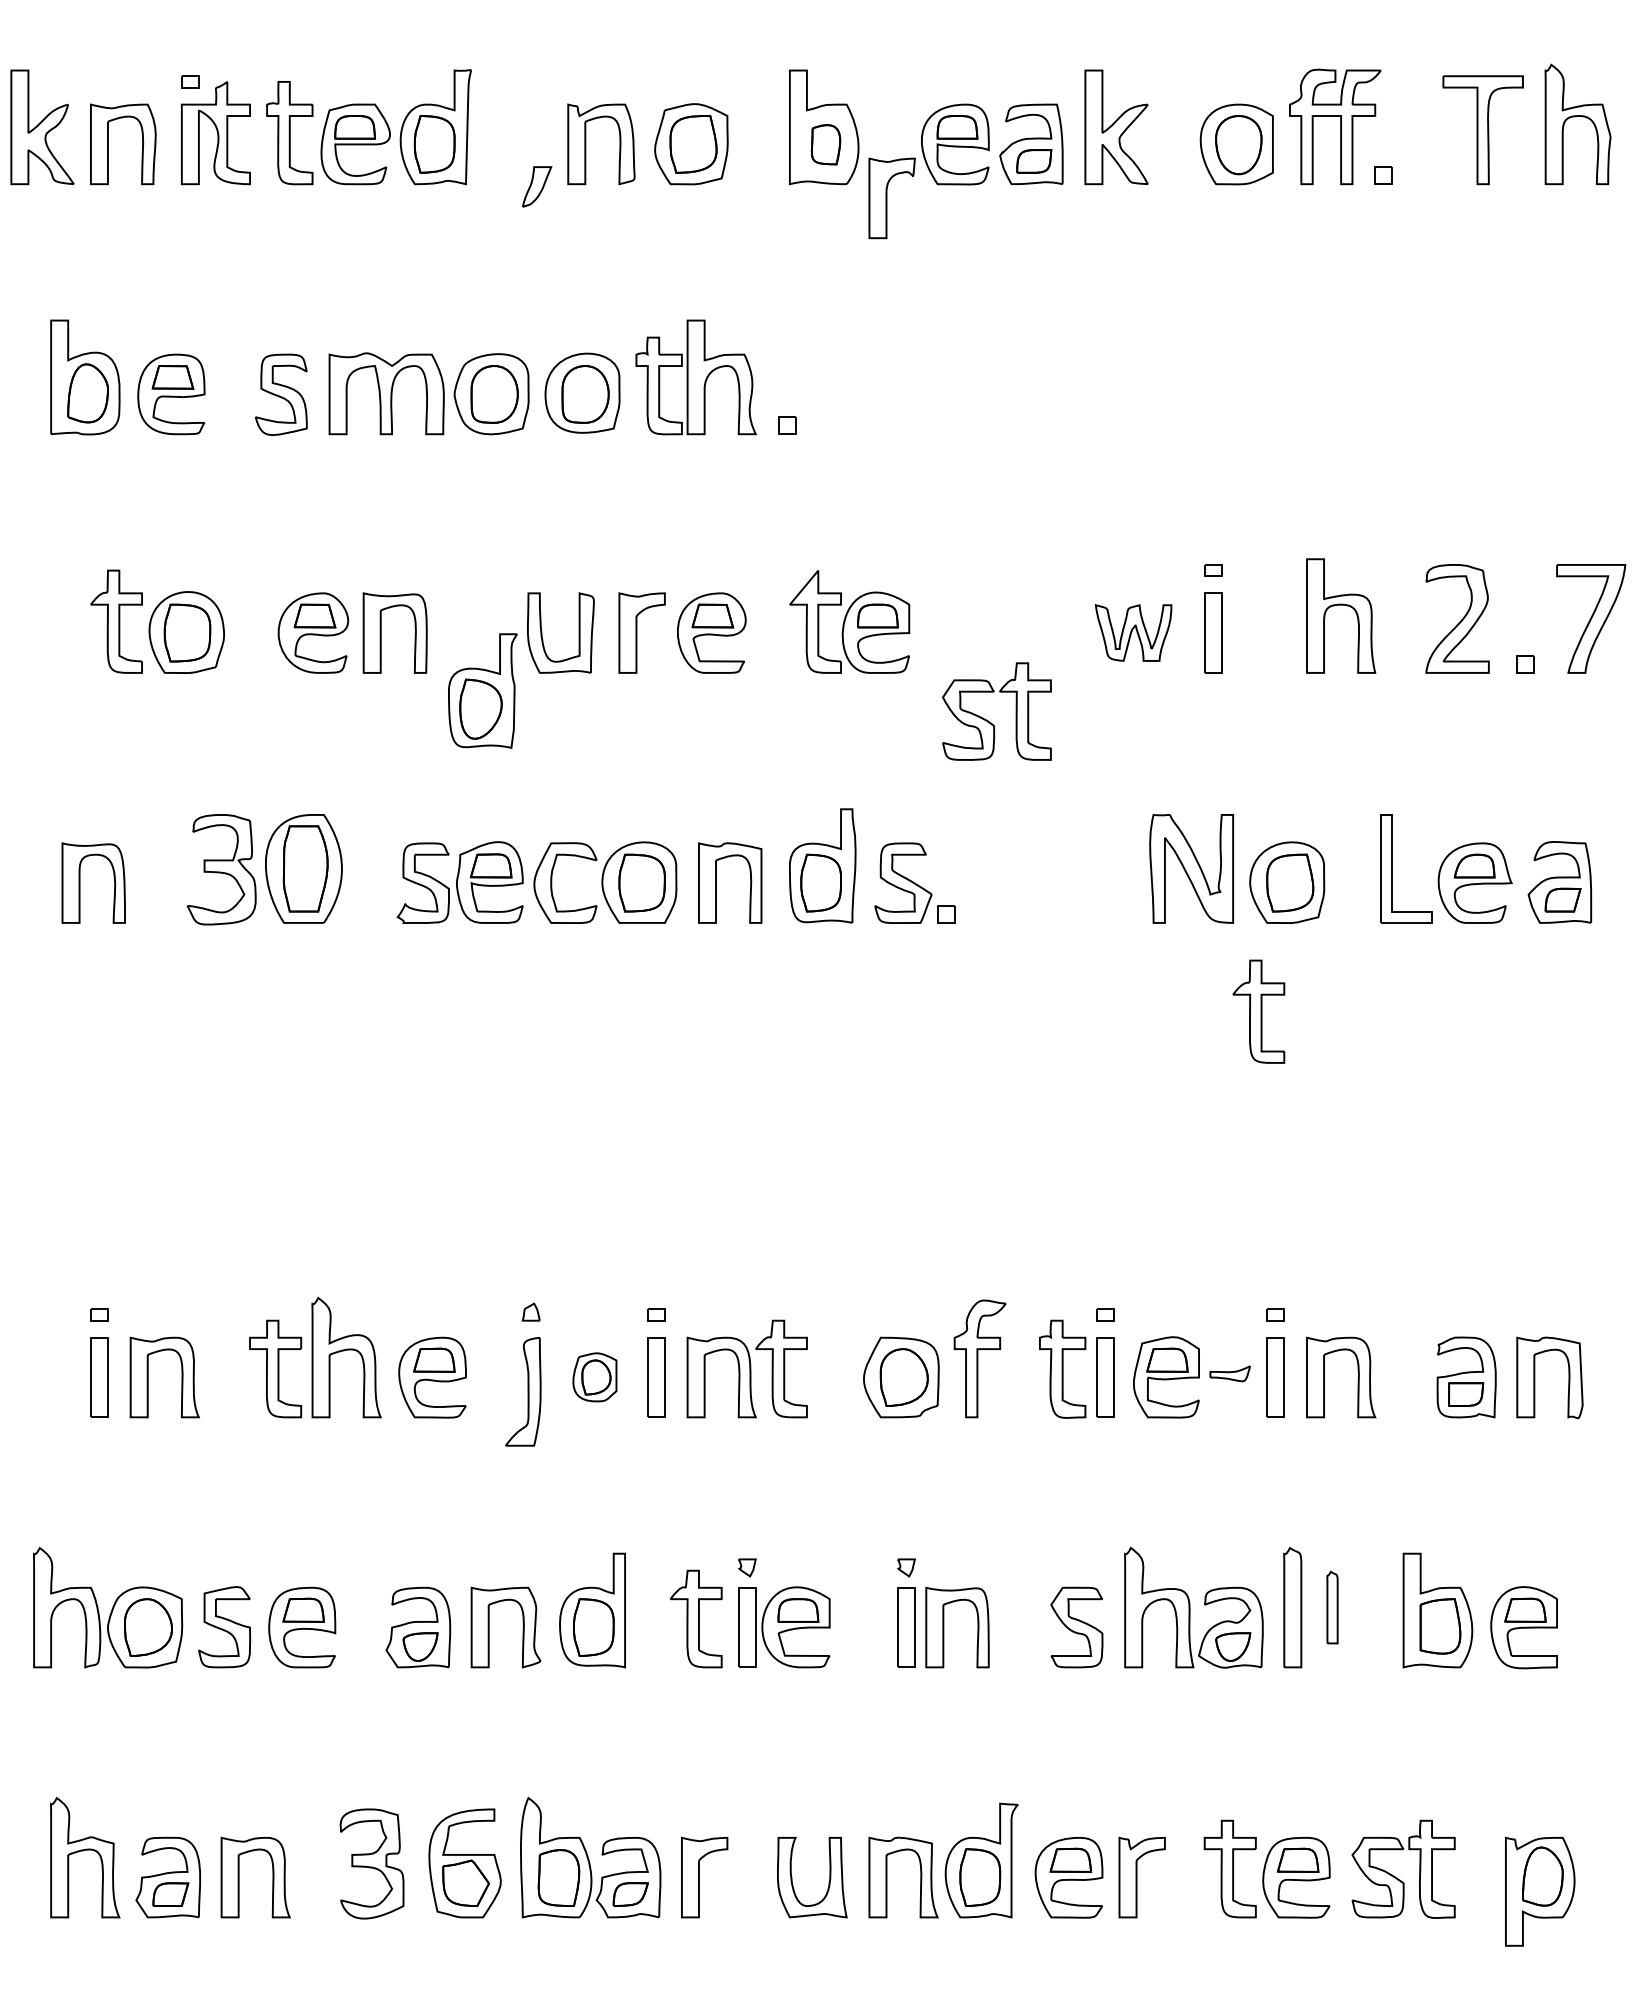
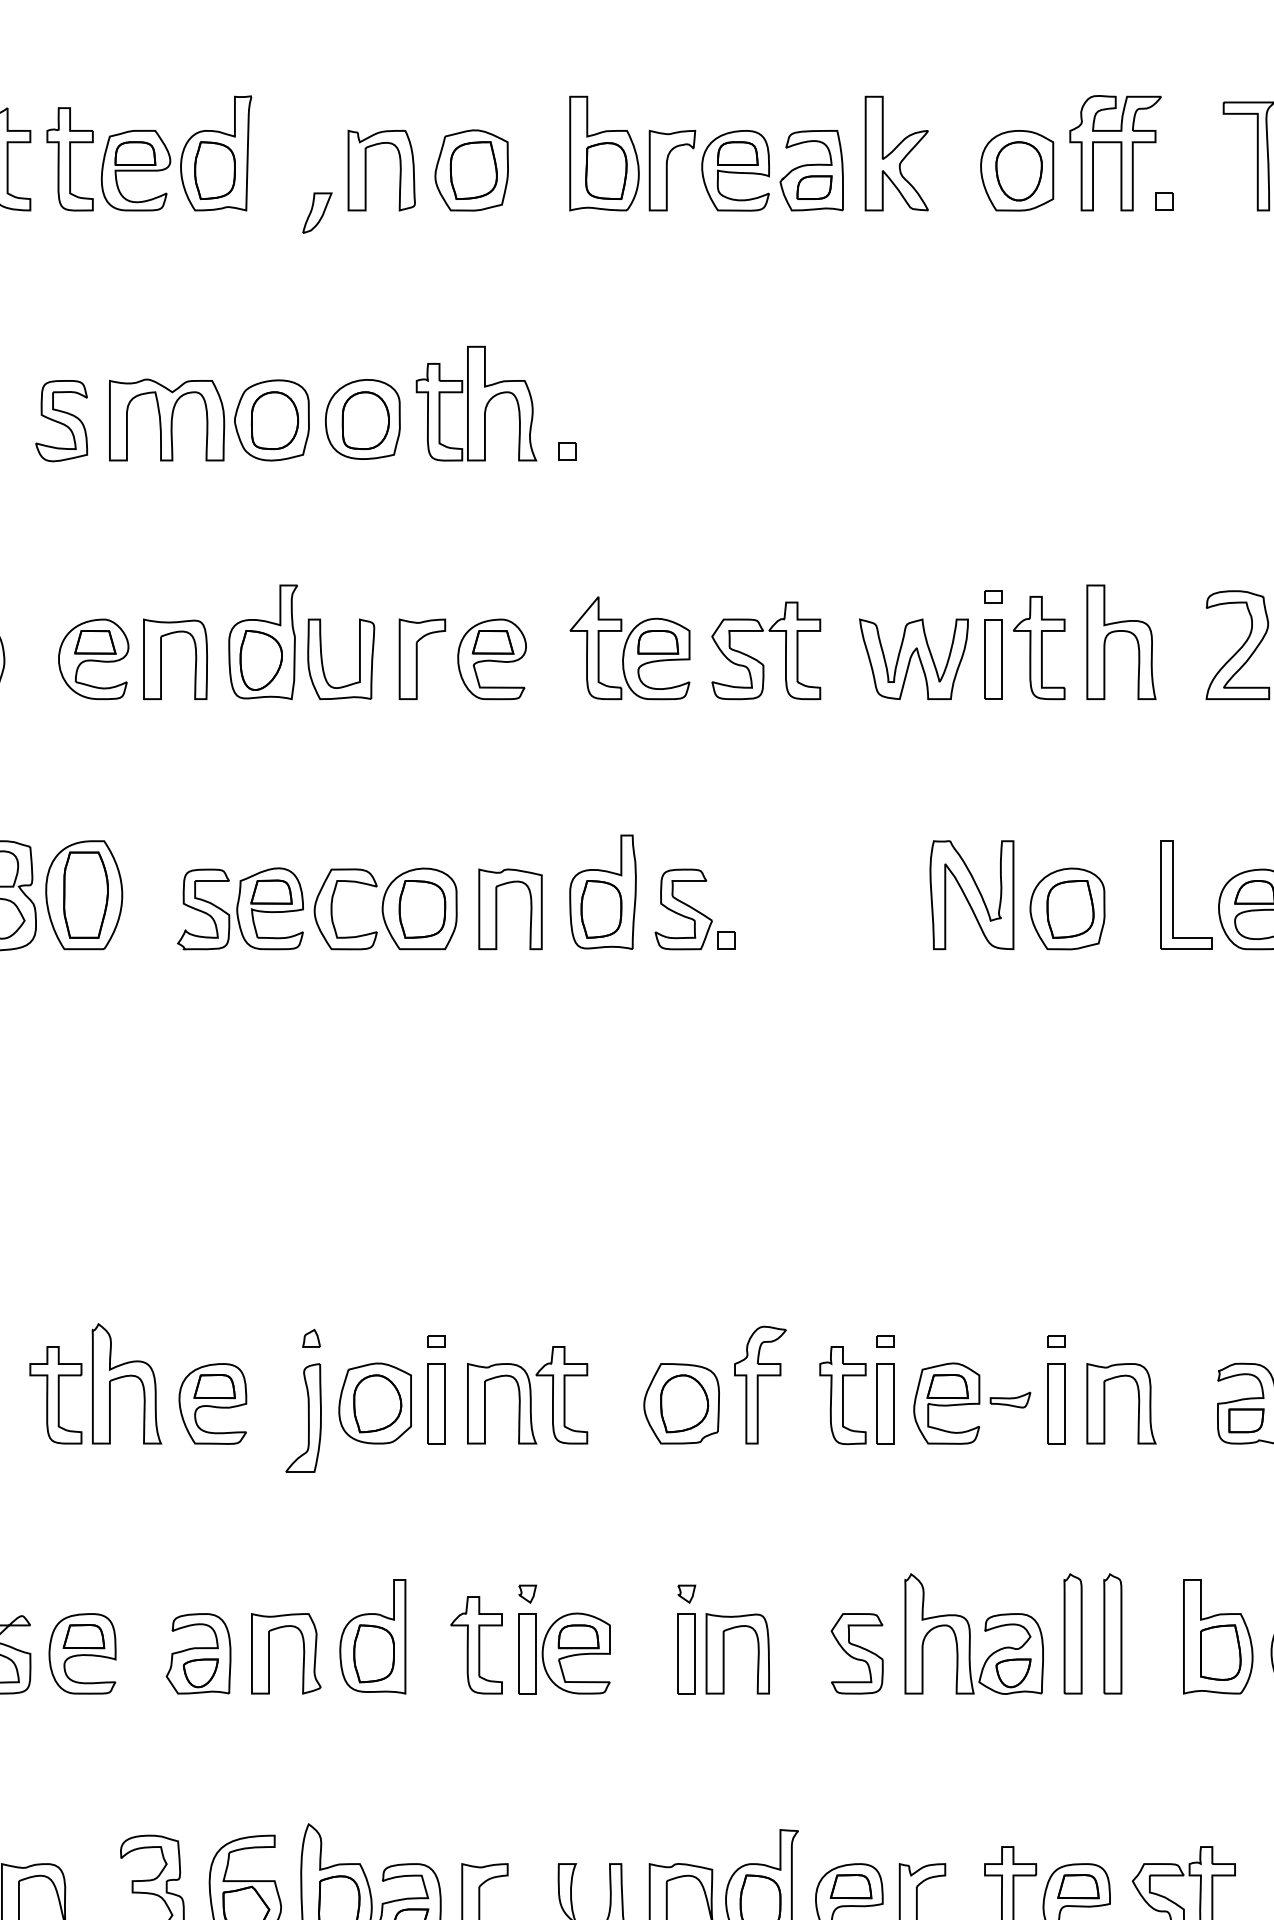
part: (825, 144) -> (605, 170), size x1.43
part: (891, 198) -> (671, 170), moved
part: (1133, 632) -> (913, 658), size x1.43
part: (482, 690) -> (262, 641), moved
part: (988, 720) -> (757, 659), moved
part: (1258, 1011) -> (1038, 647), moved
part: (594, 1377) -> (374, 1403), size x1.67
part: (1332, 1607) -> (1112, 1633), size x1.67

